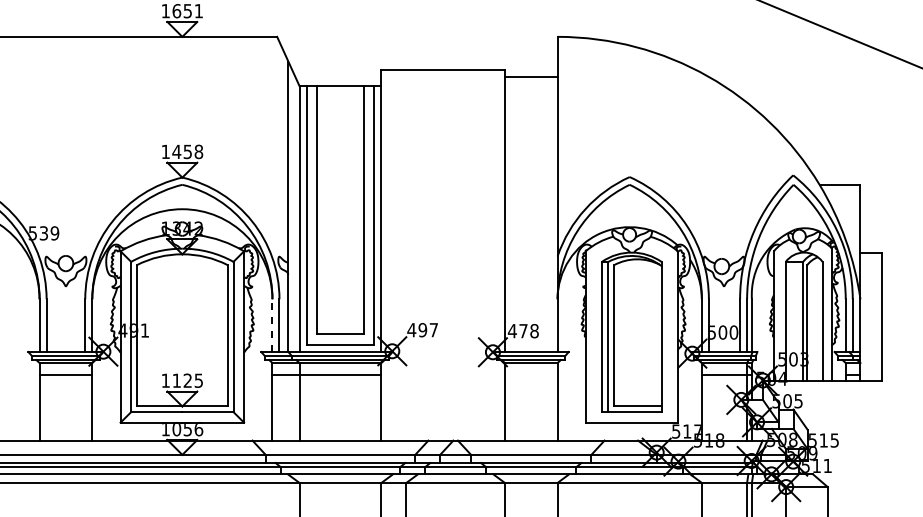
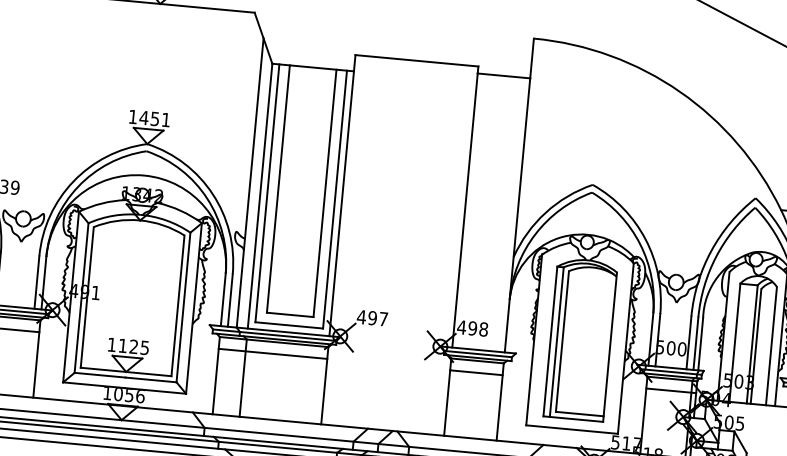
text: (198, 151) -> (165, 119), 1458 -> 1451
line: (272, 325) -> (223, 299), dashed -> solid
text: (523, 331) -> (472, 328), 478 -> 498
line: (530, 374) -> (475, 372), added

